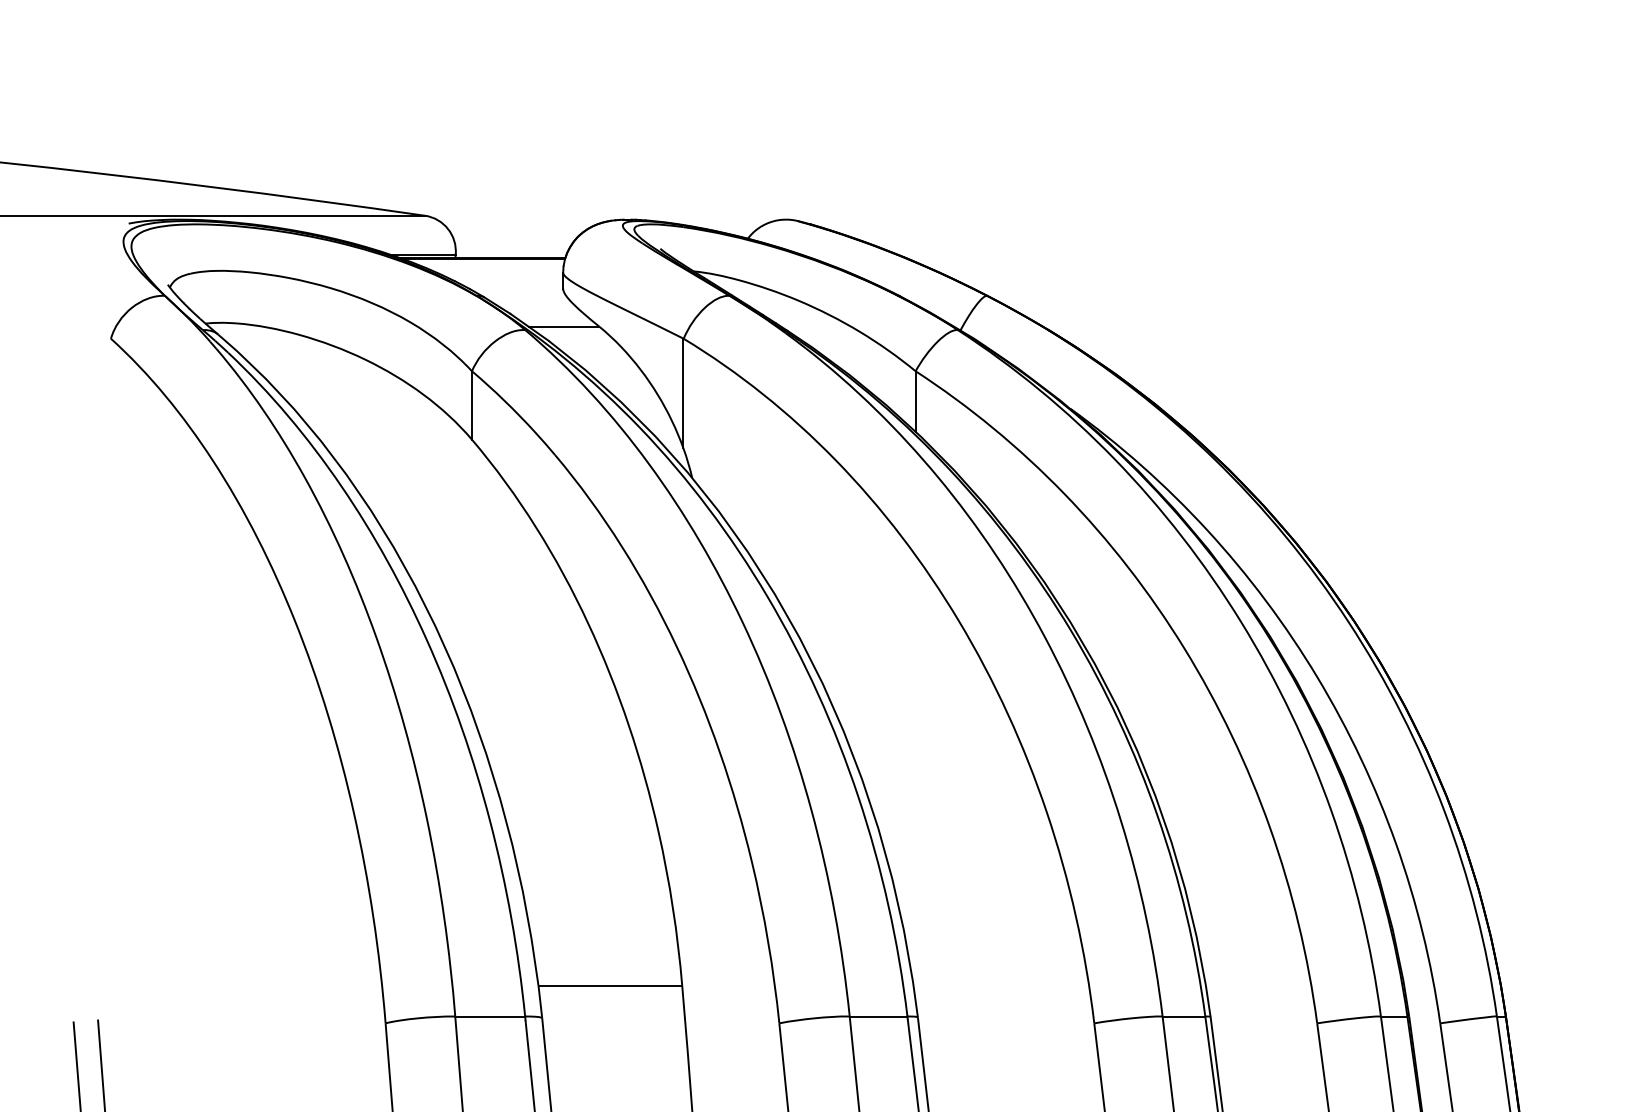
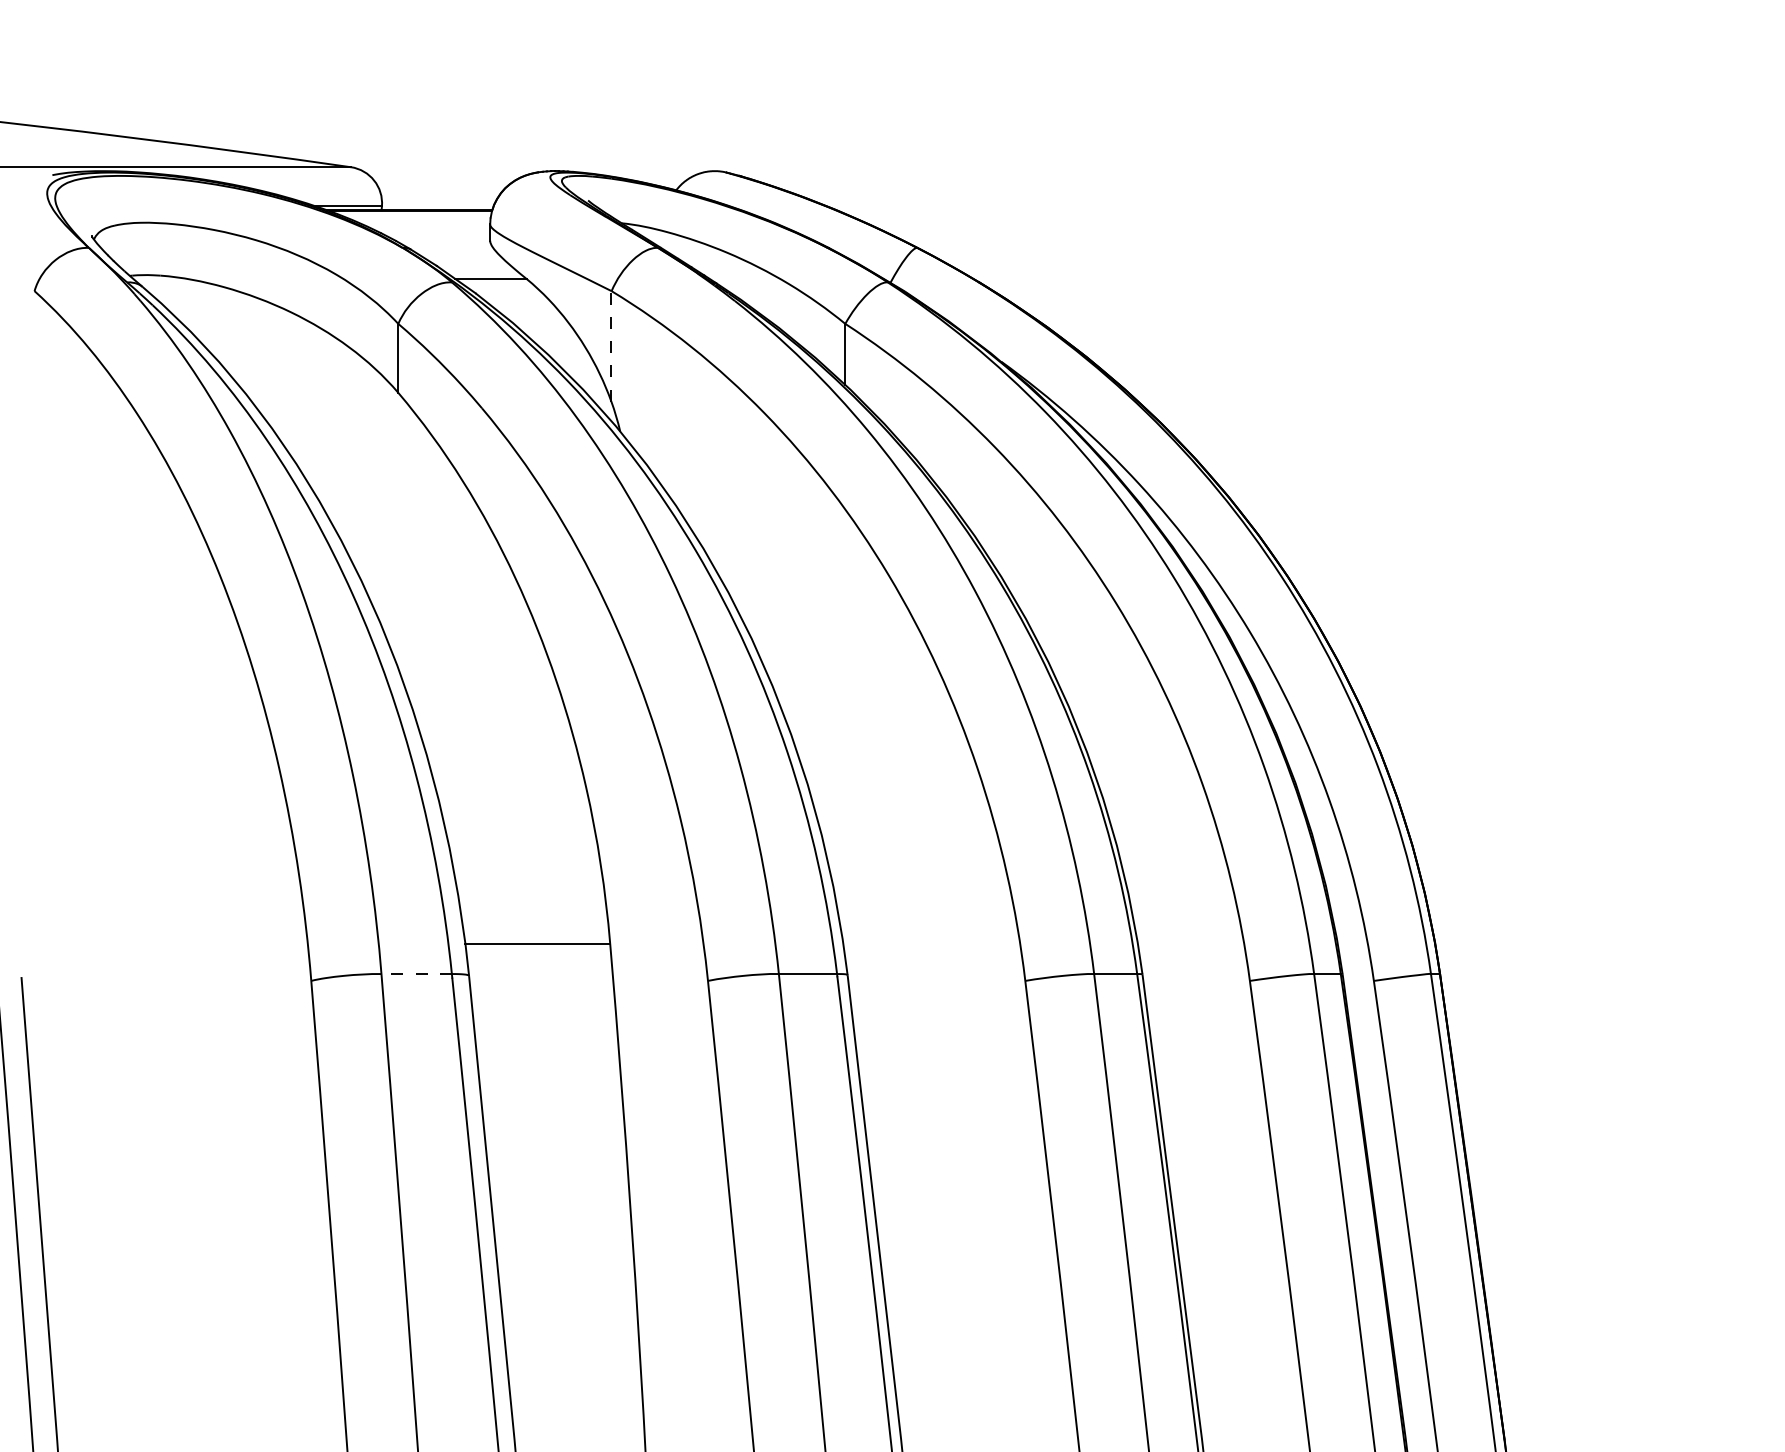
line: (683, 392) -> (611, 345), solid -> dashed
line: (490, 1016) -> (416, 974), solid -> dashed

